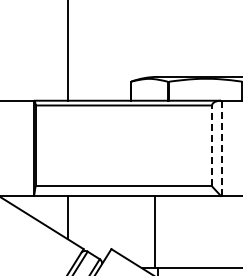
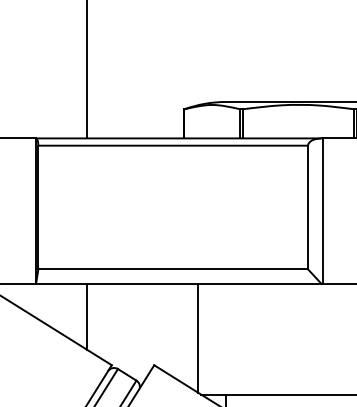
line: (212, 145) -> (308, 206), dashed -> solid
line: (221, 148) -> (322, 211), dashed -> solid
line: (155, 231) -> (198, 338), moved

